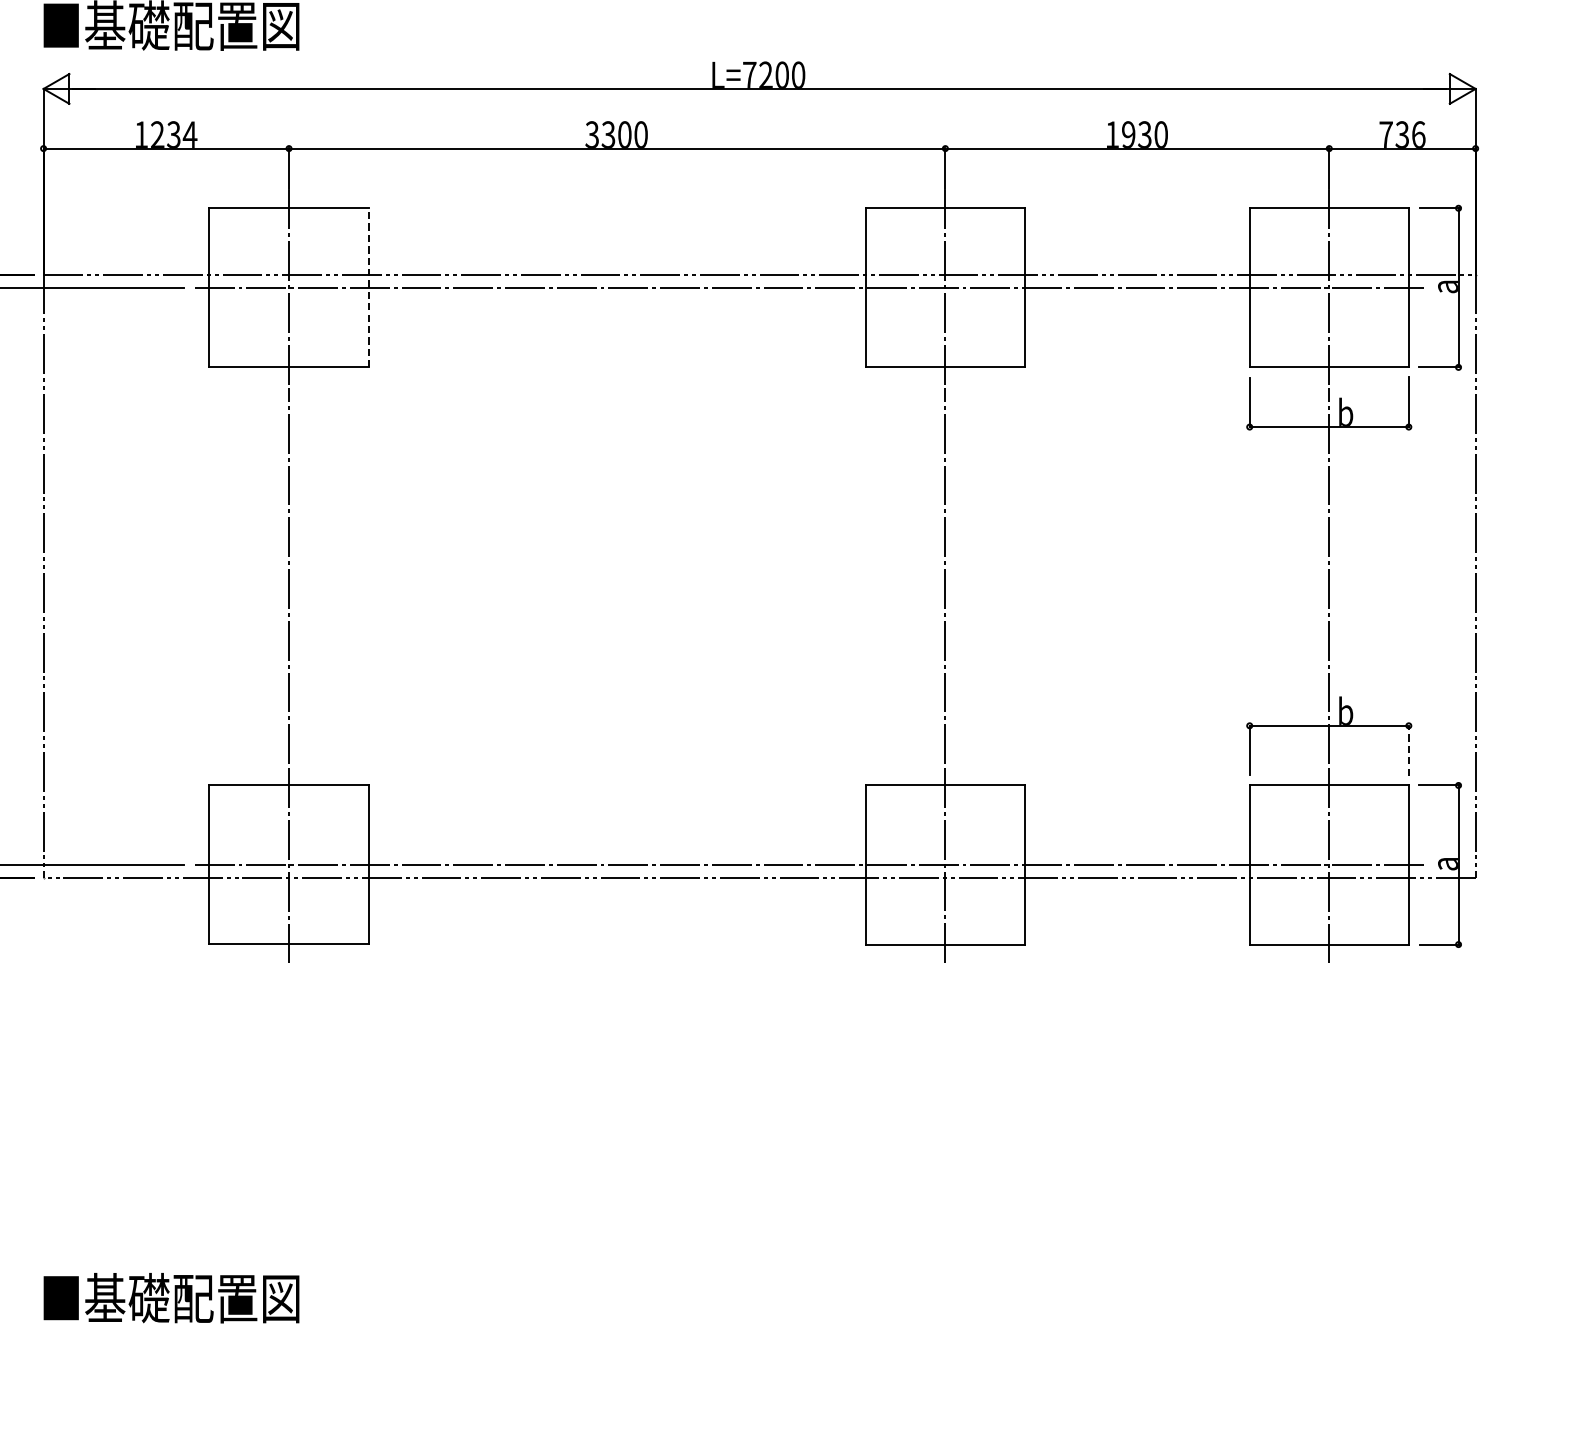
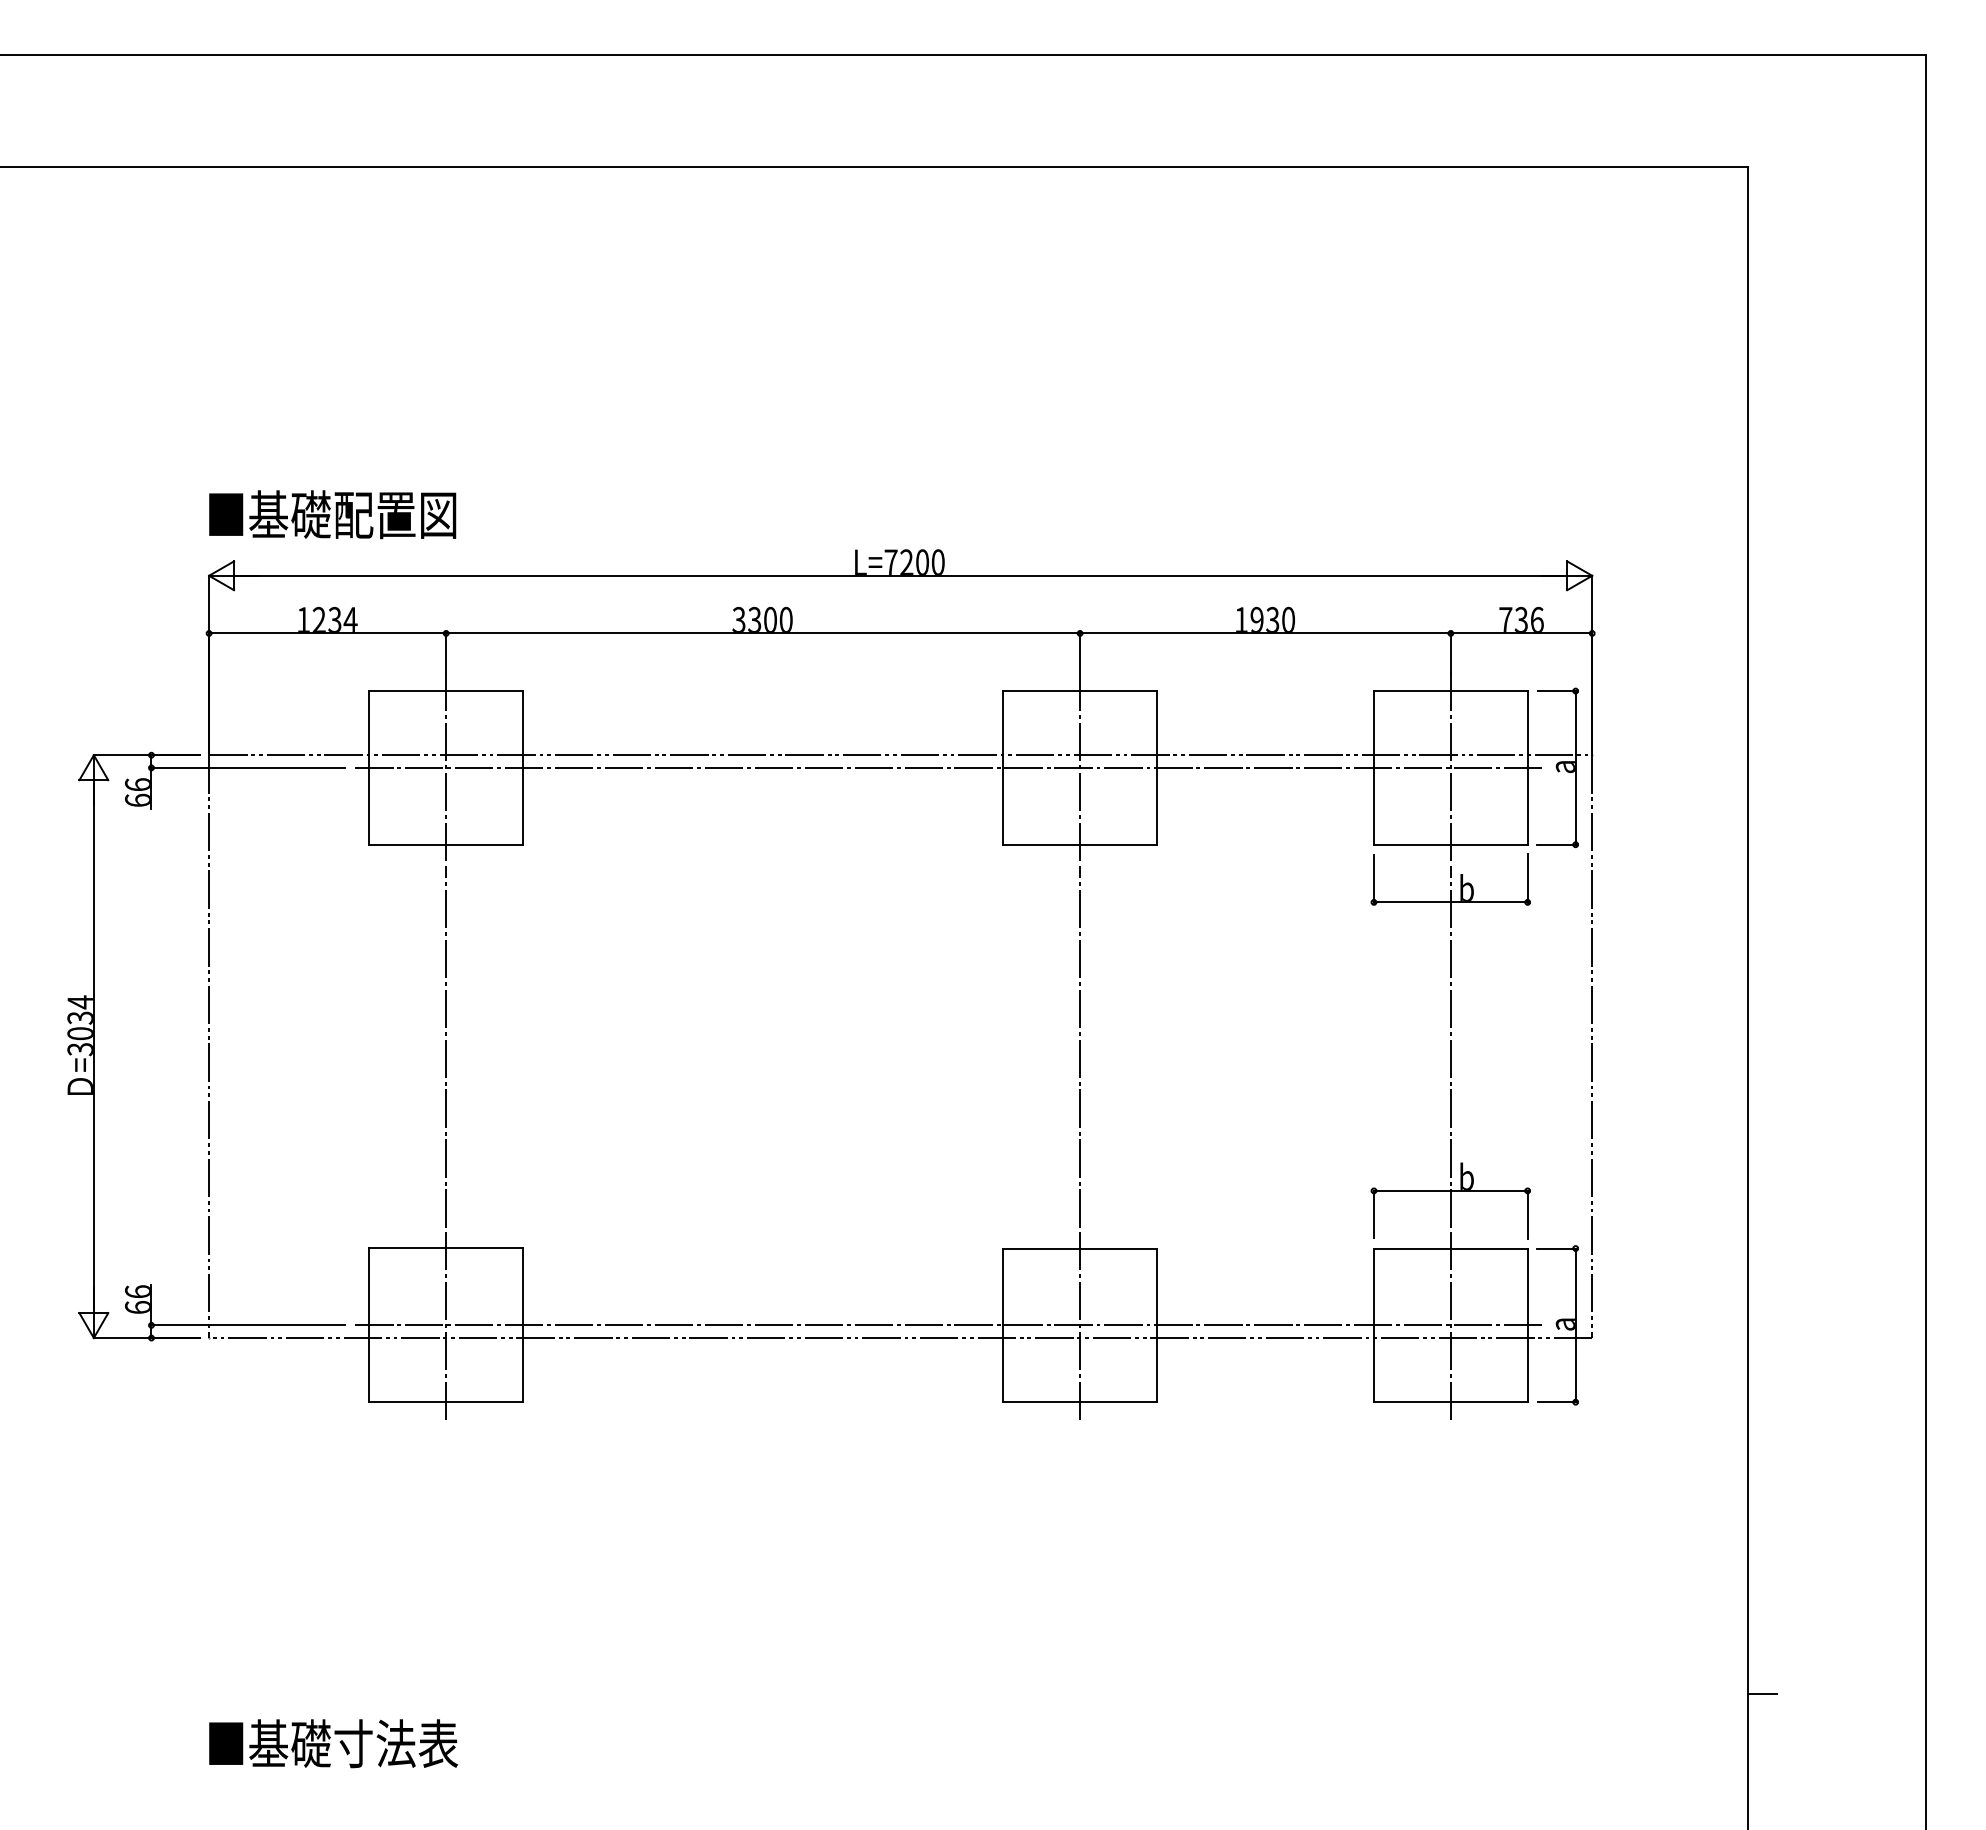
line: (369, 287) -> (523, 767), dashed -> solid
line: (1408, 750) -> (1527, 1214), dashed -> solid
text: (237, 1297) -> (396, 1743), ■基礎配置図 -> ■基礎寸法表

